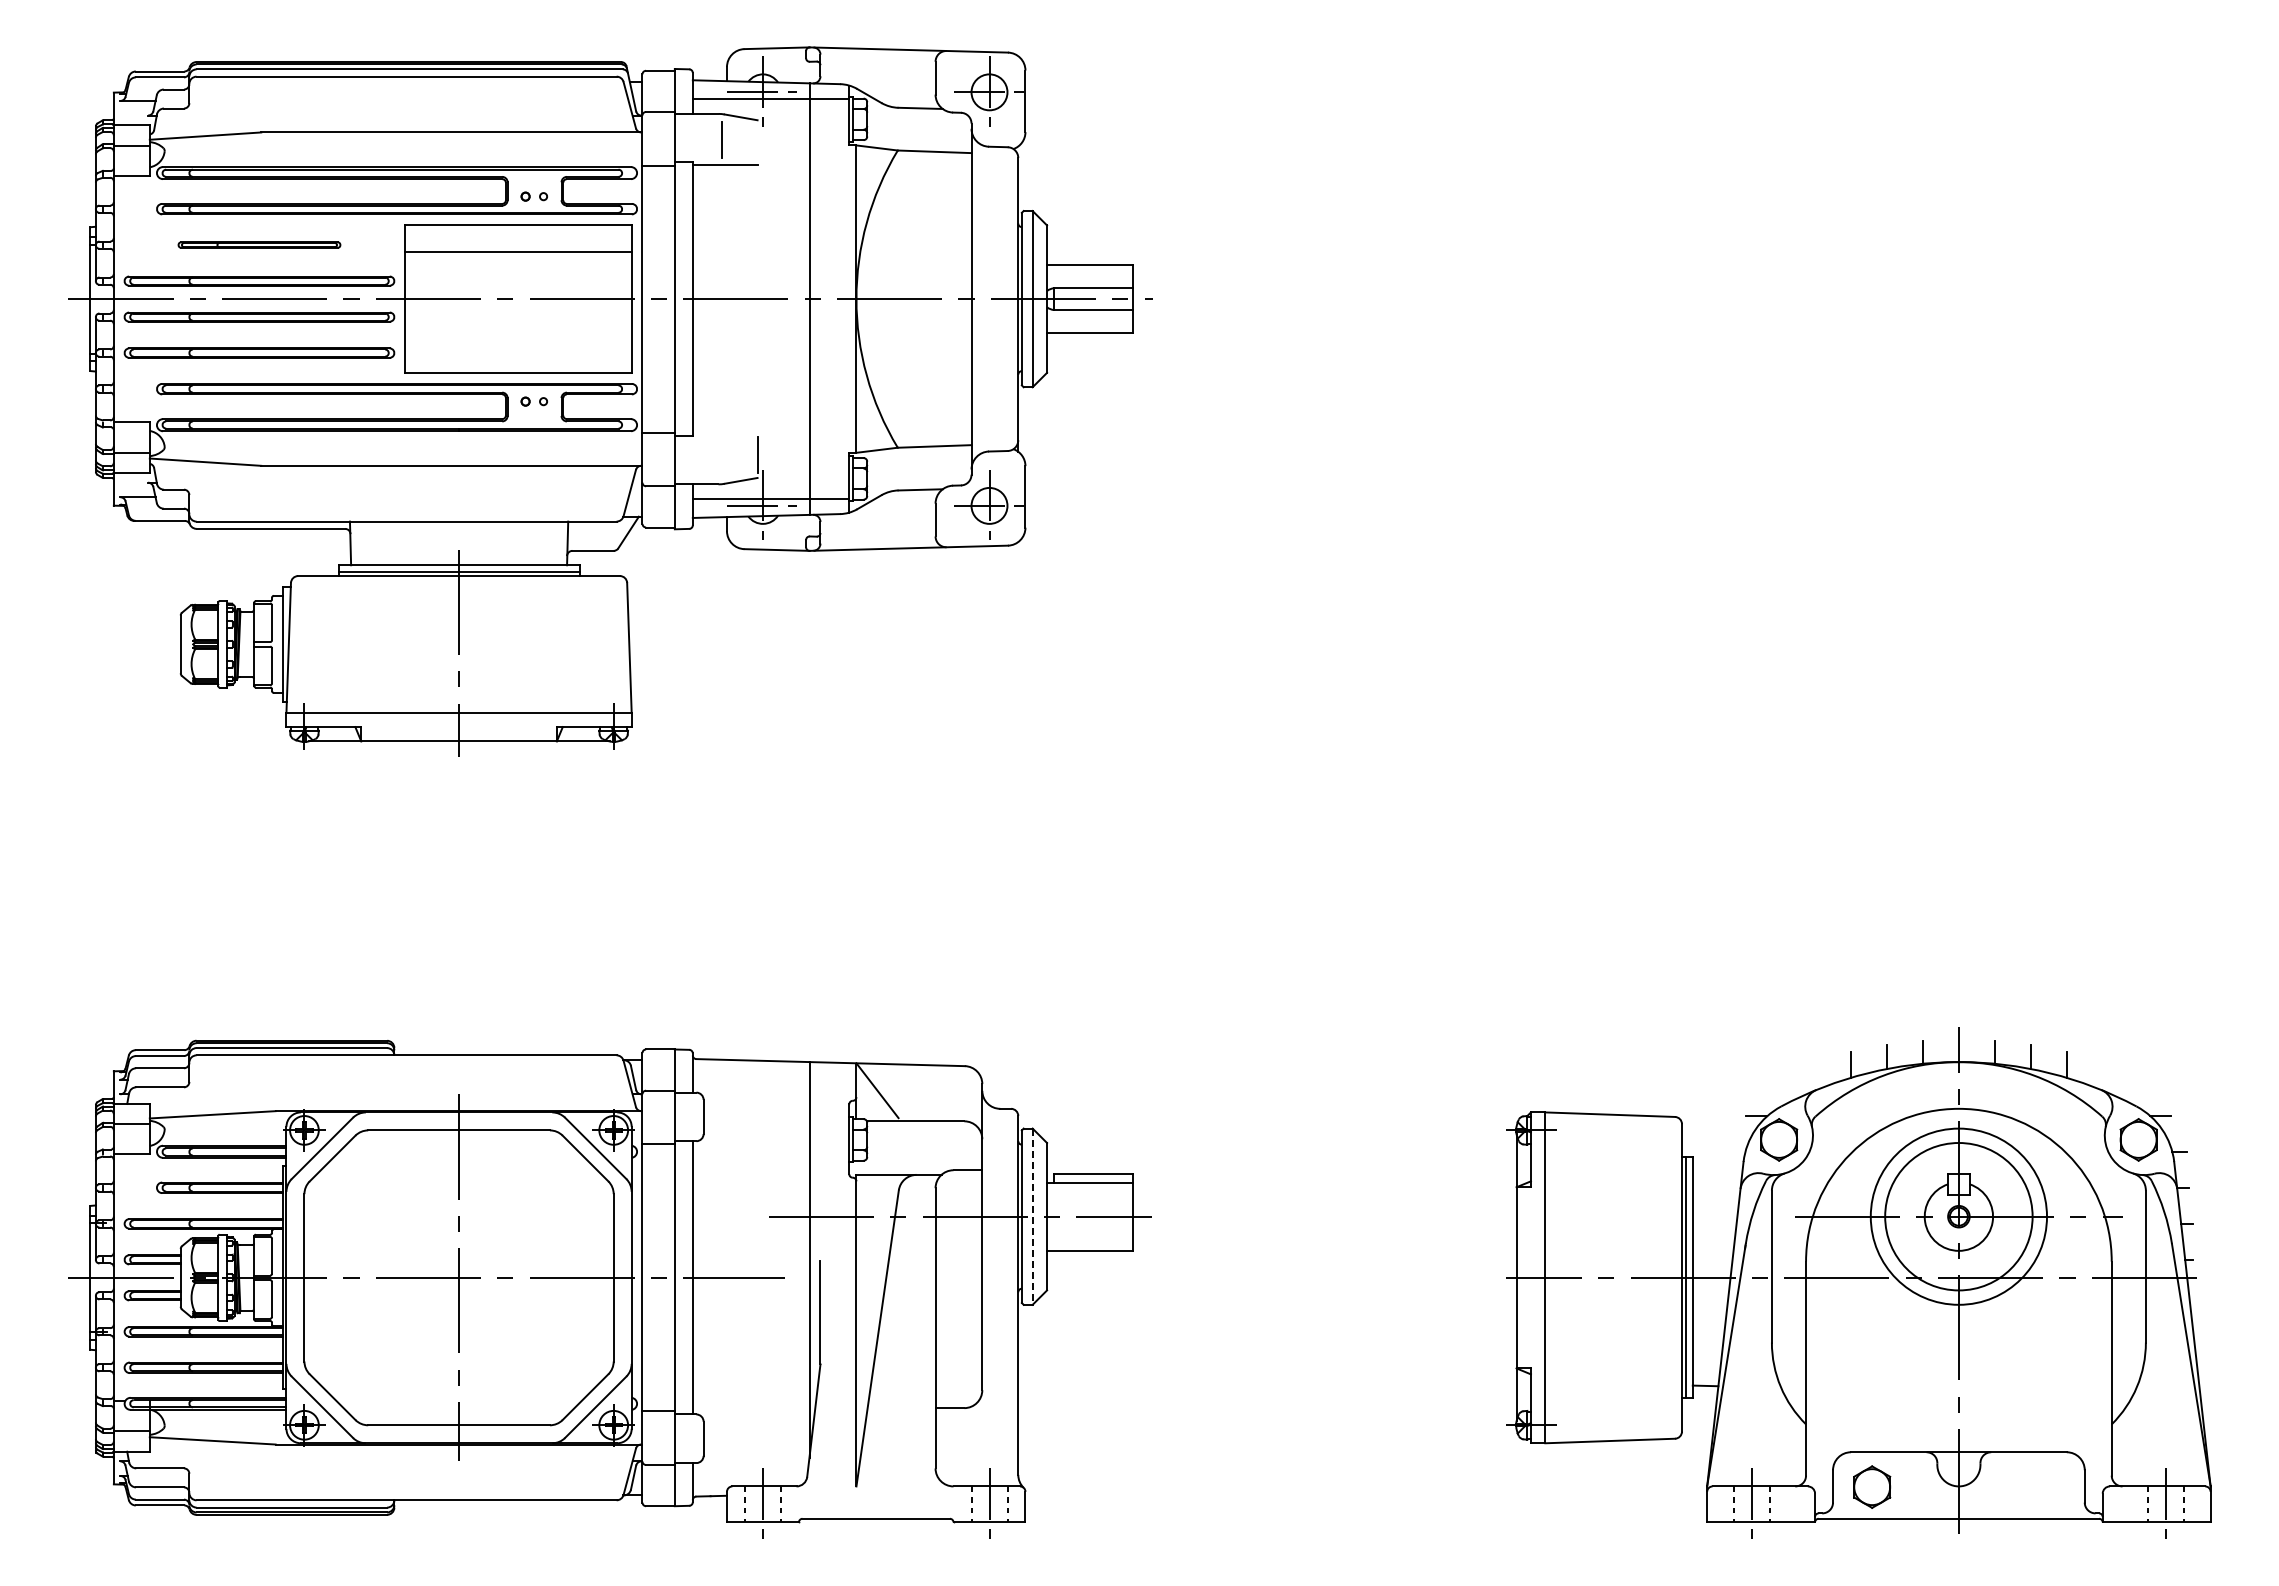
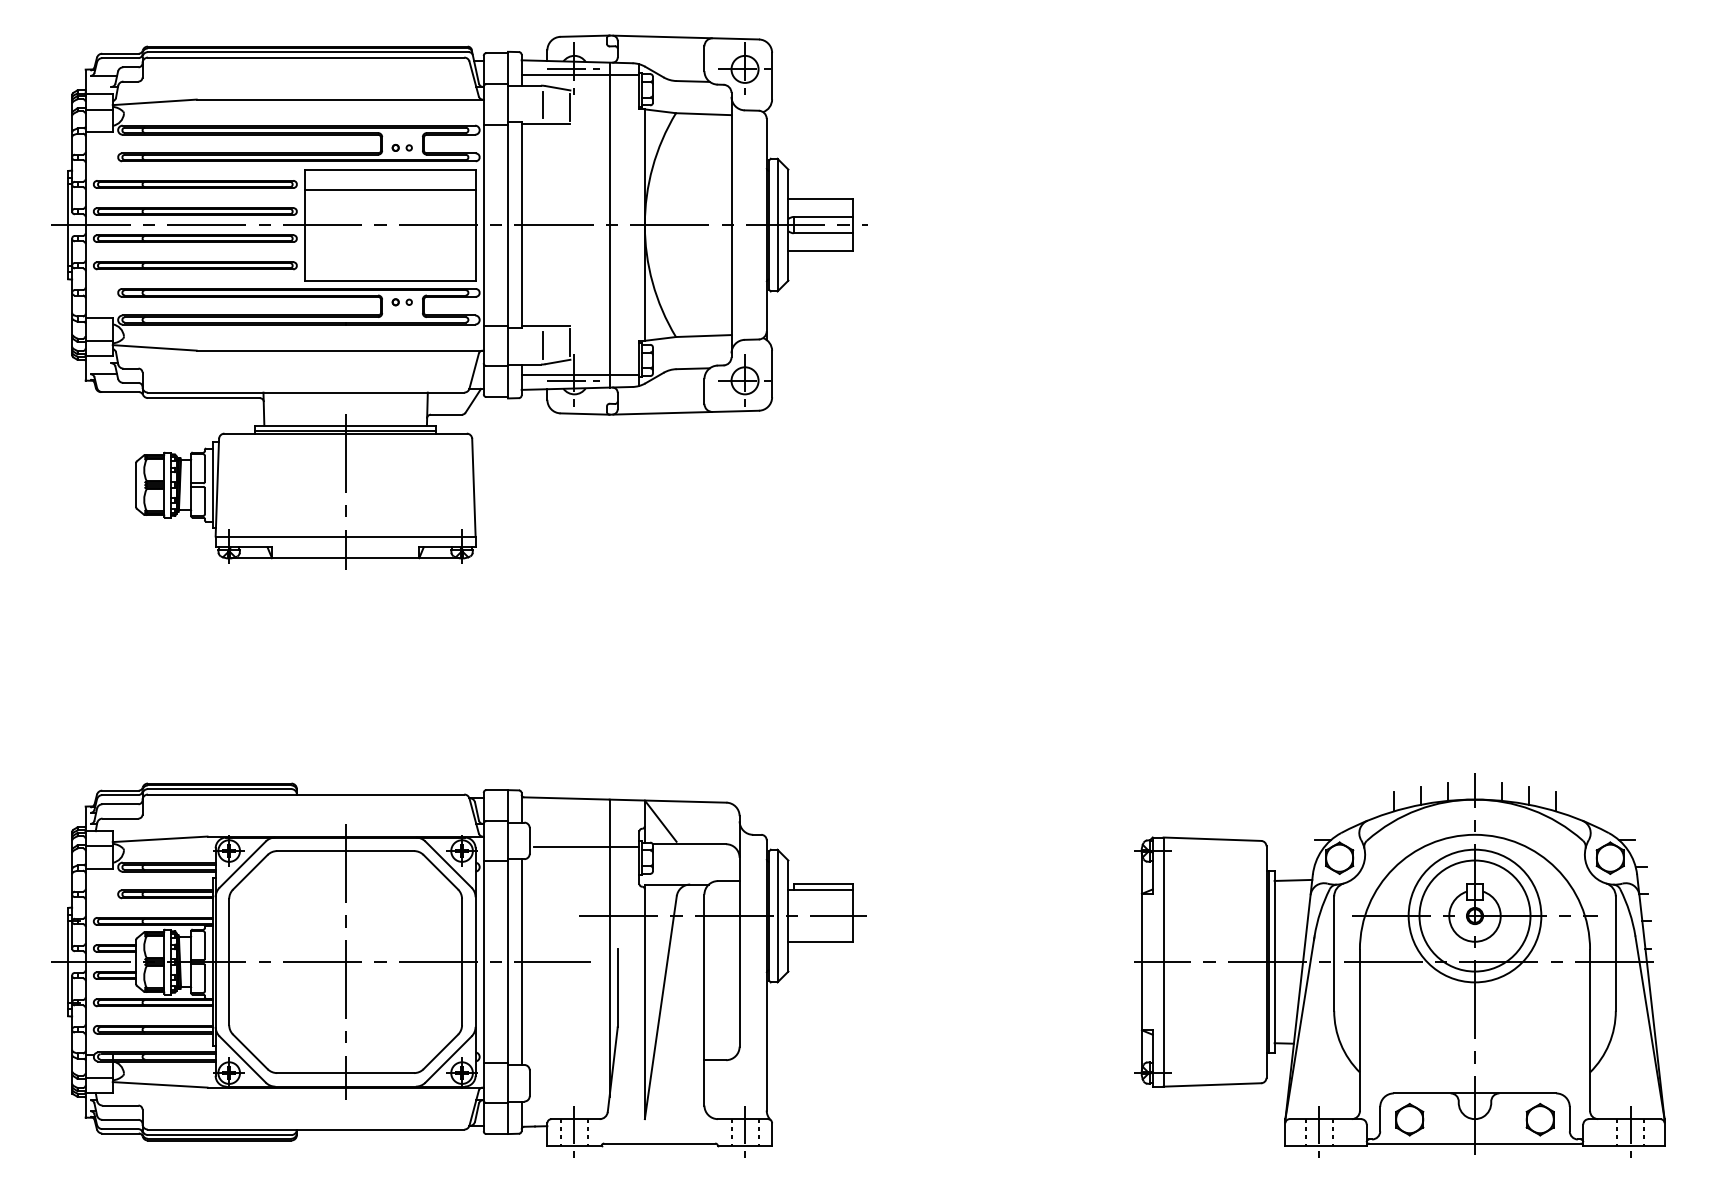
line: (757, 143) -> (570, 107), added
part: (259, 244) -> (195, 183), size x1.67
line: (724, 432) -> (545, 325), added
line: (721, 458) -> (543, 345), added
line: (778, 1124) -> (586, 846), added
line: (1717, 1169) -> (1293, 880), added
line: (1032, 1217) -> (777, 916), dashed -> solid
part: (2045, 1486) -> (1540, 1119), added

